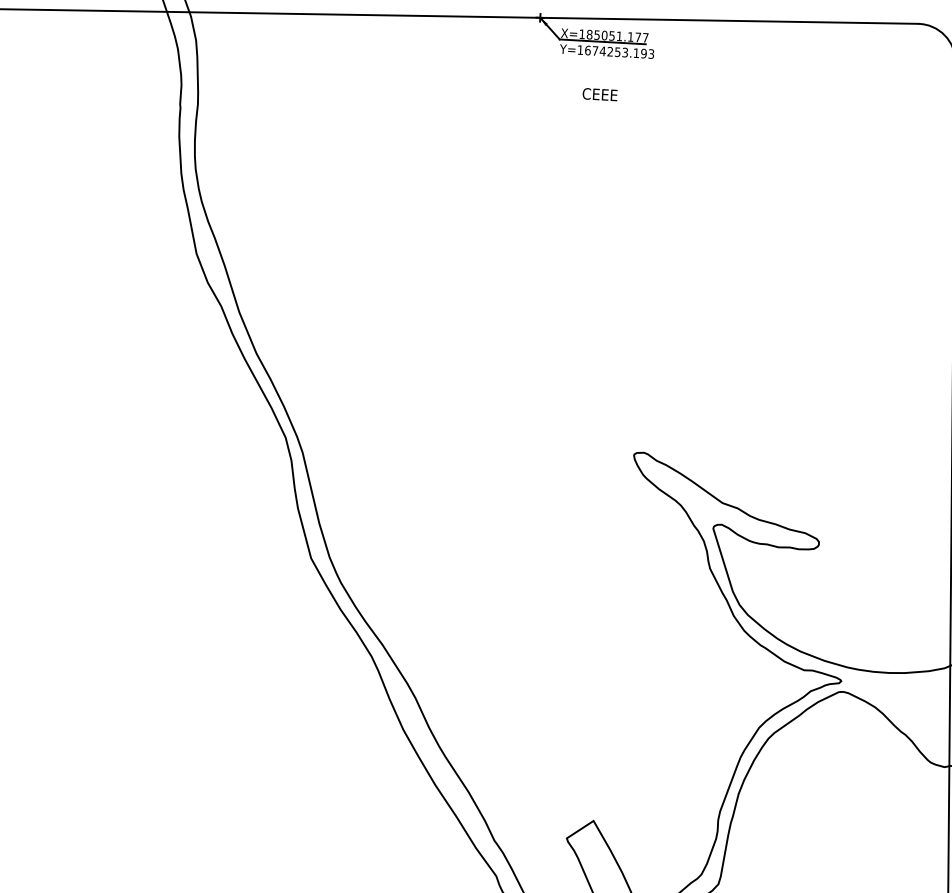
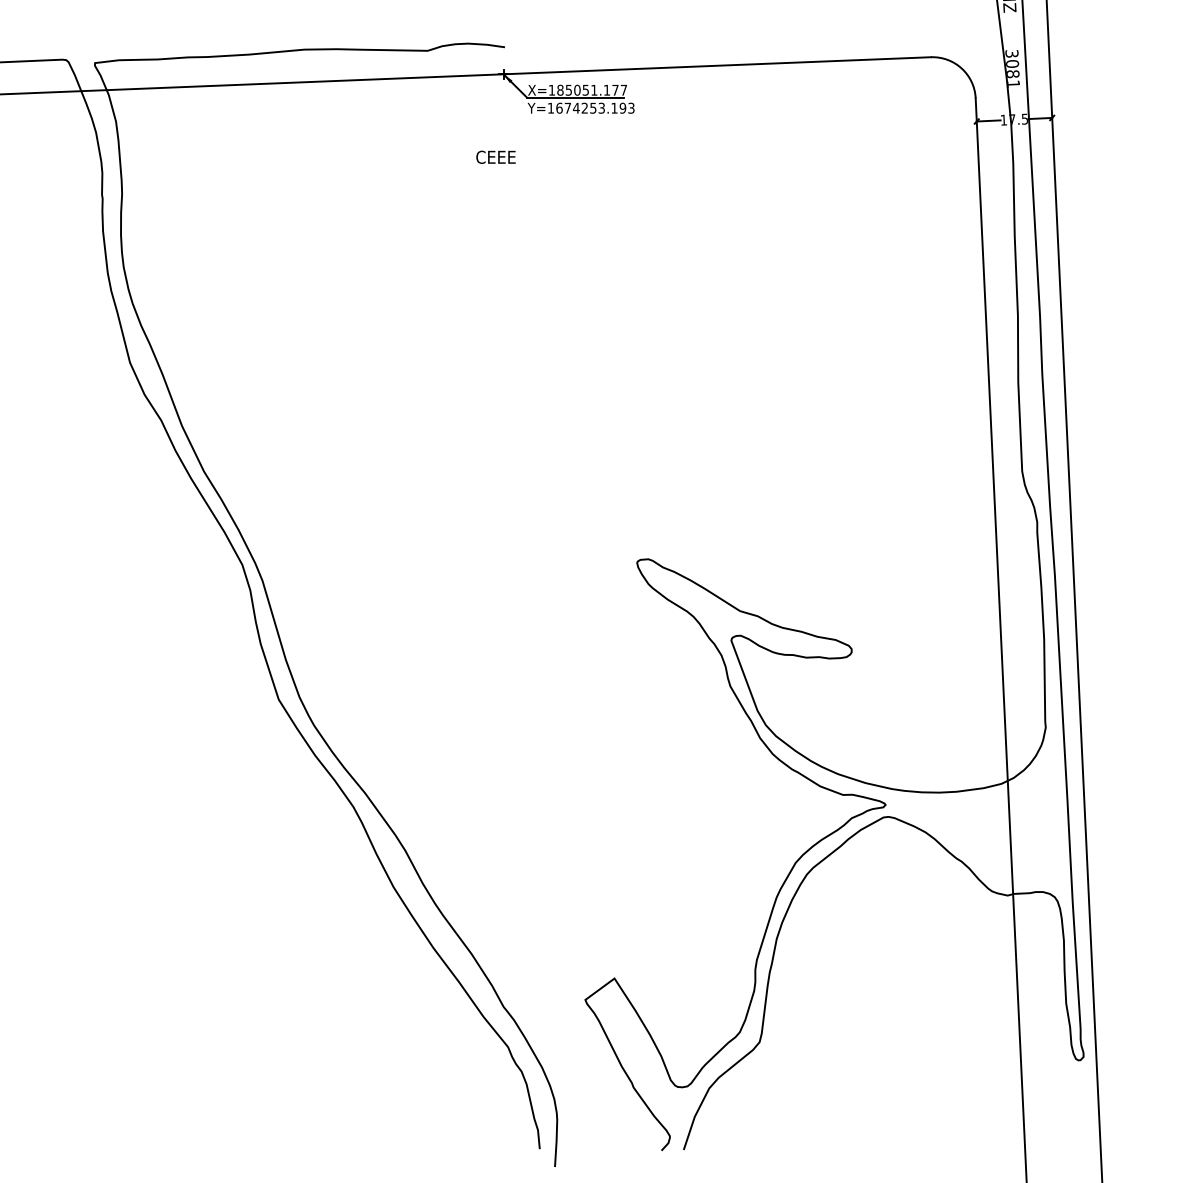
text: (599, 93) -> (495, 156), moved

